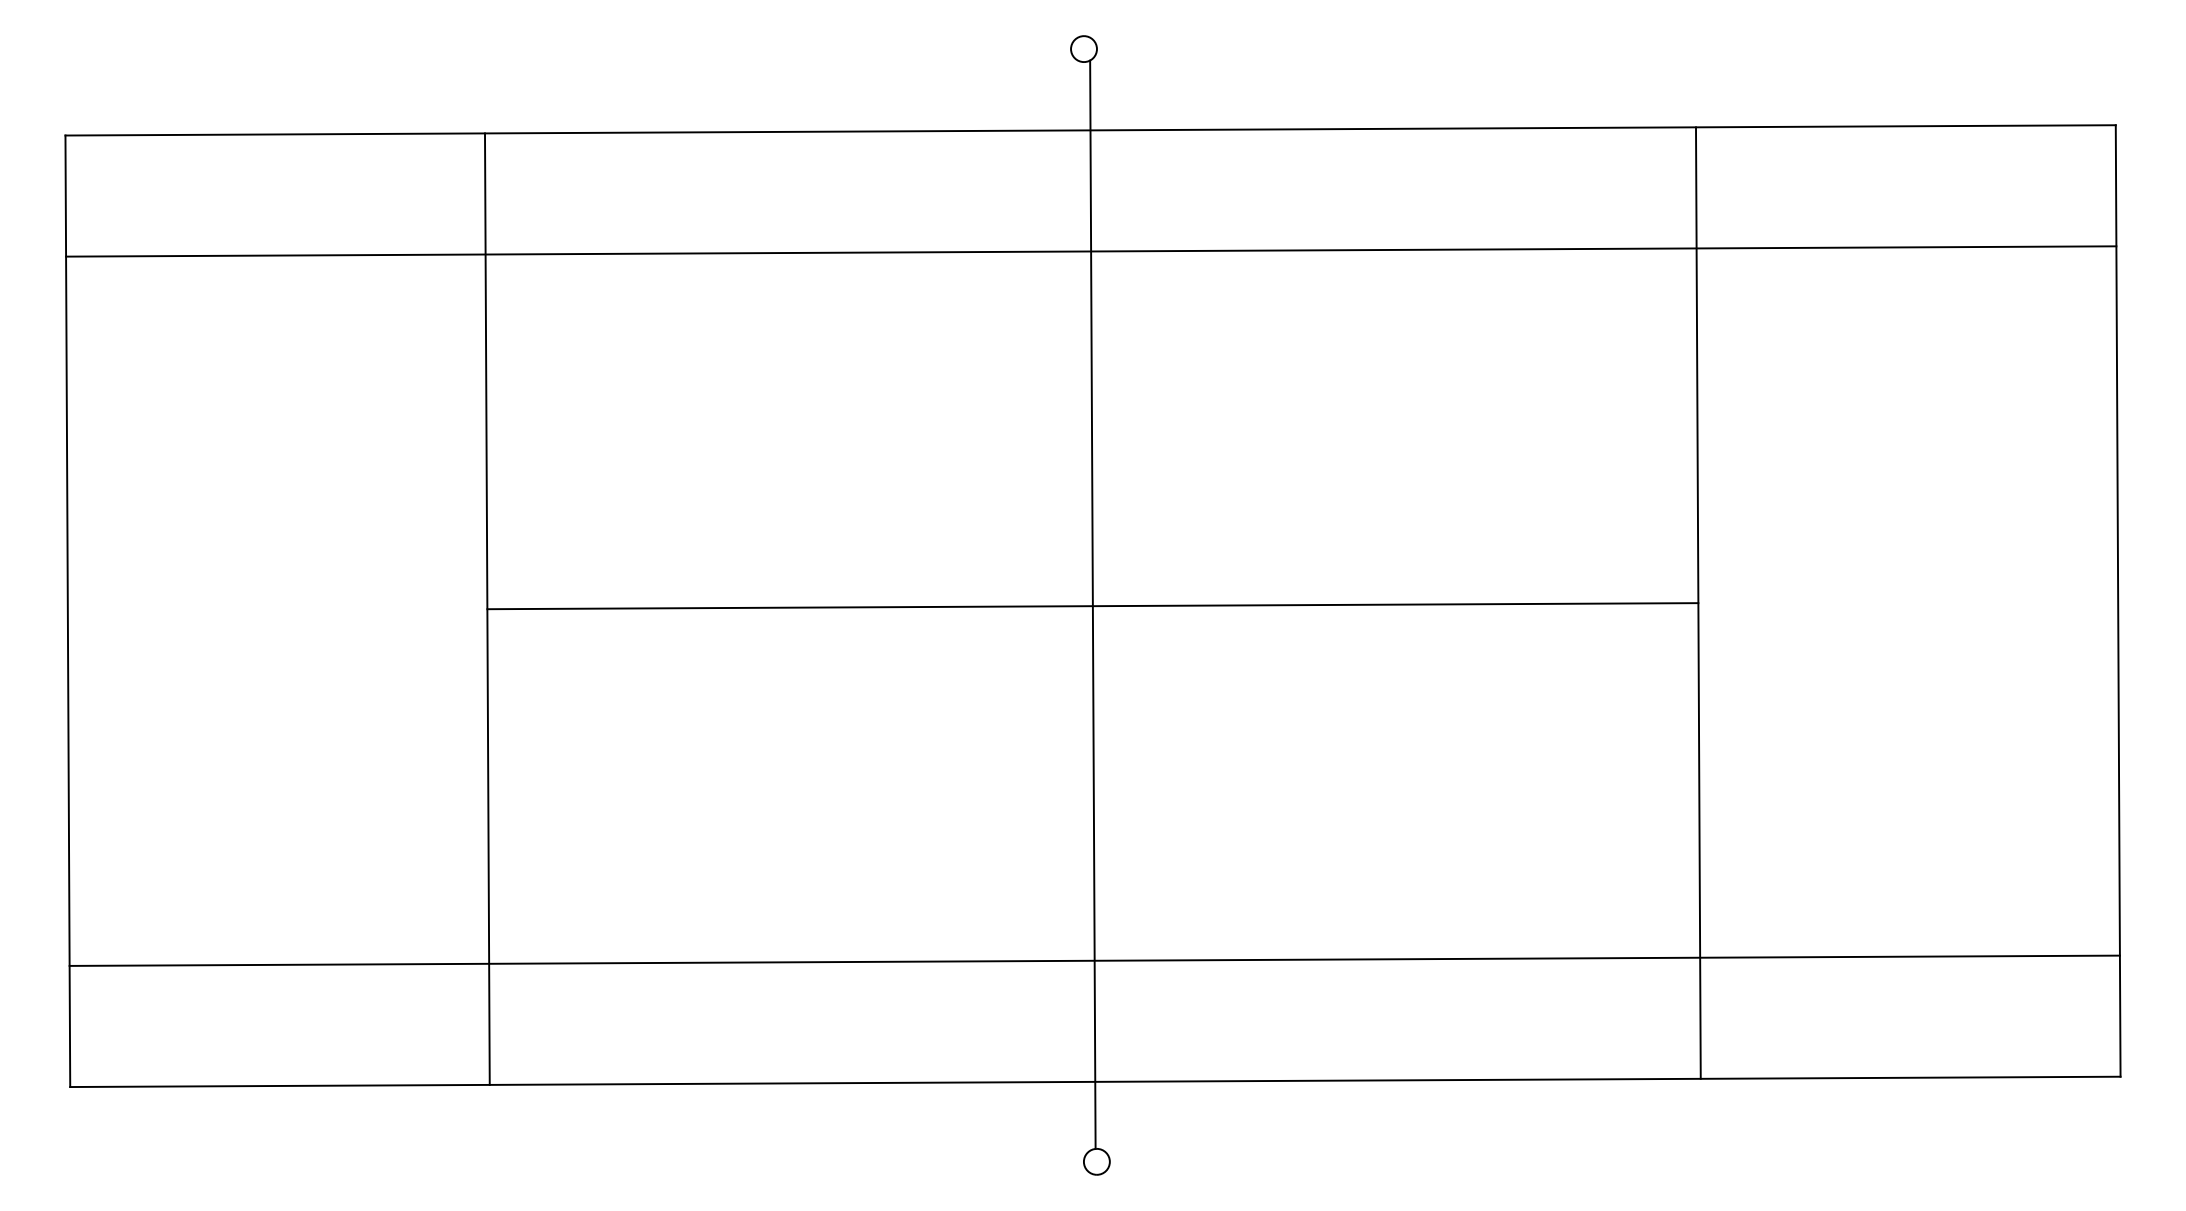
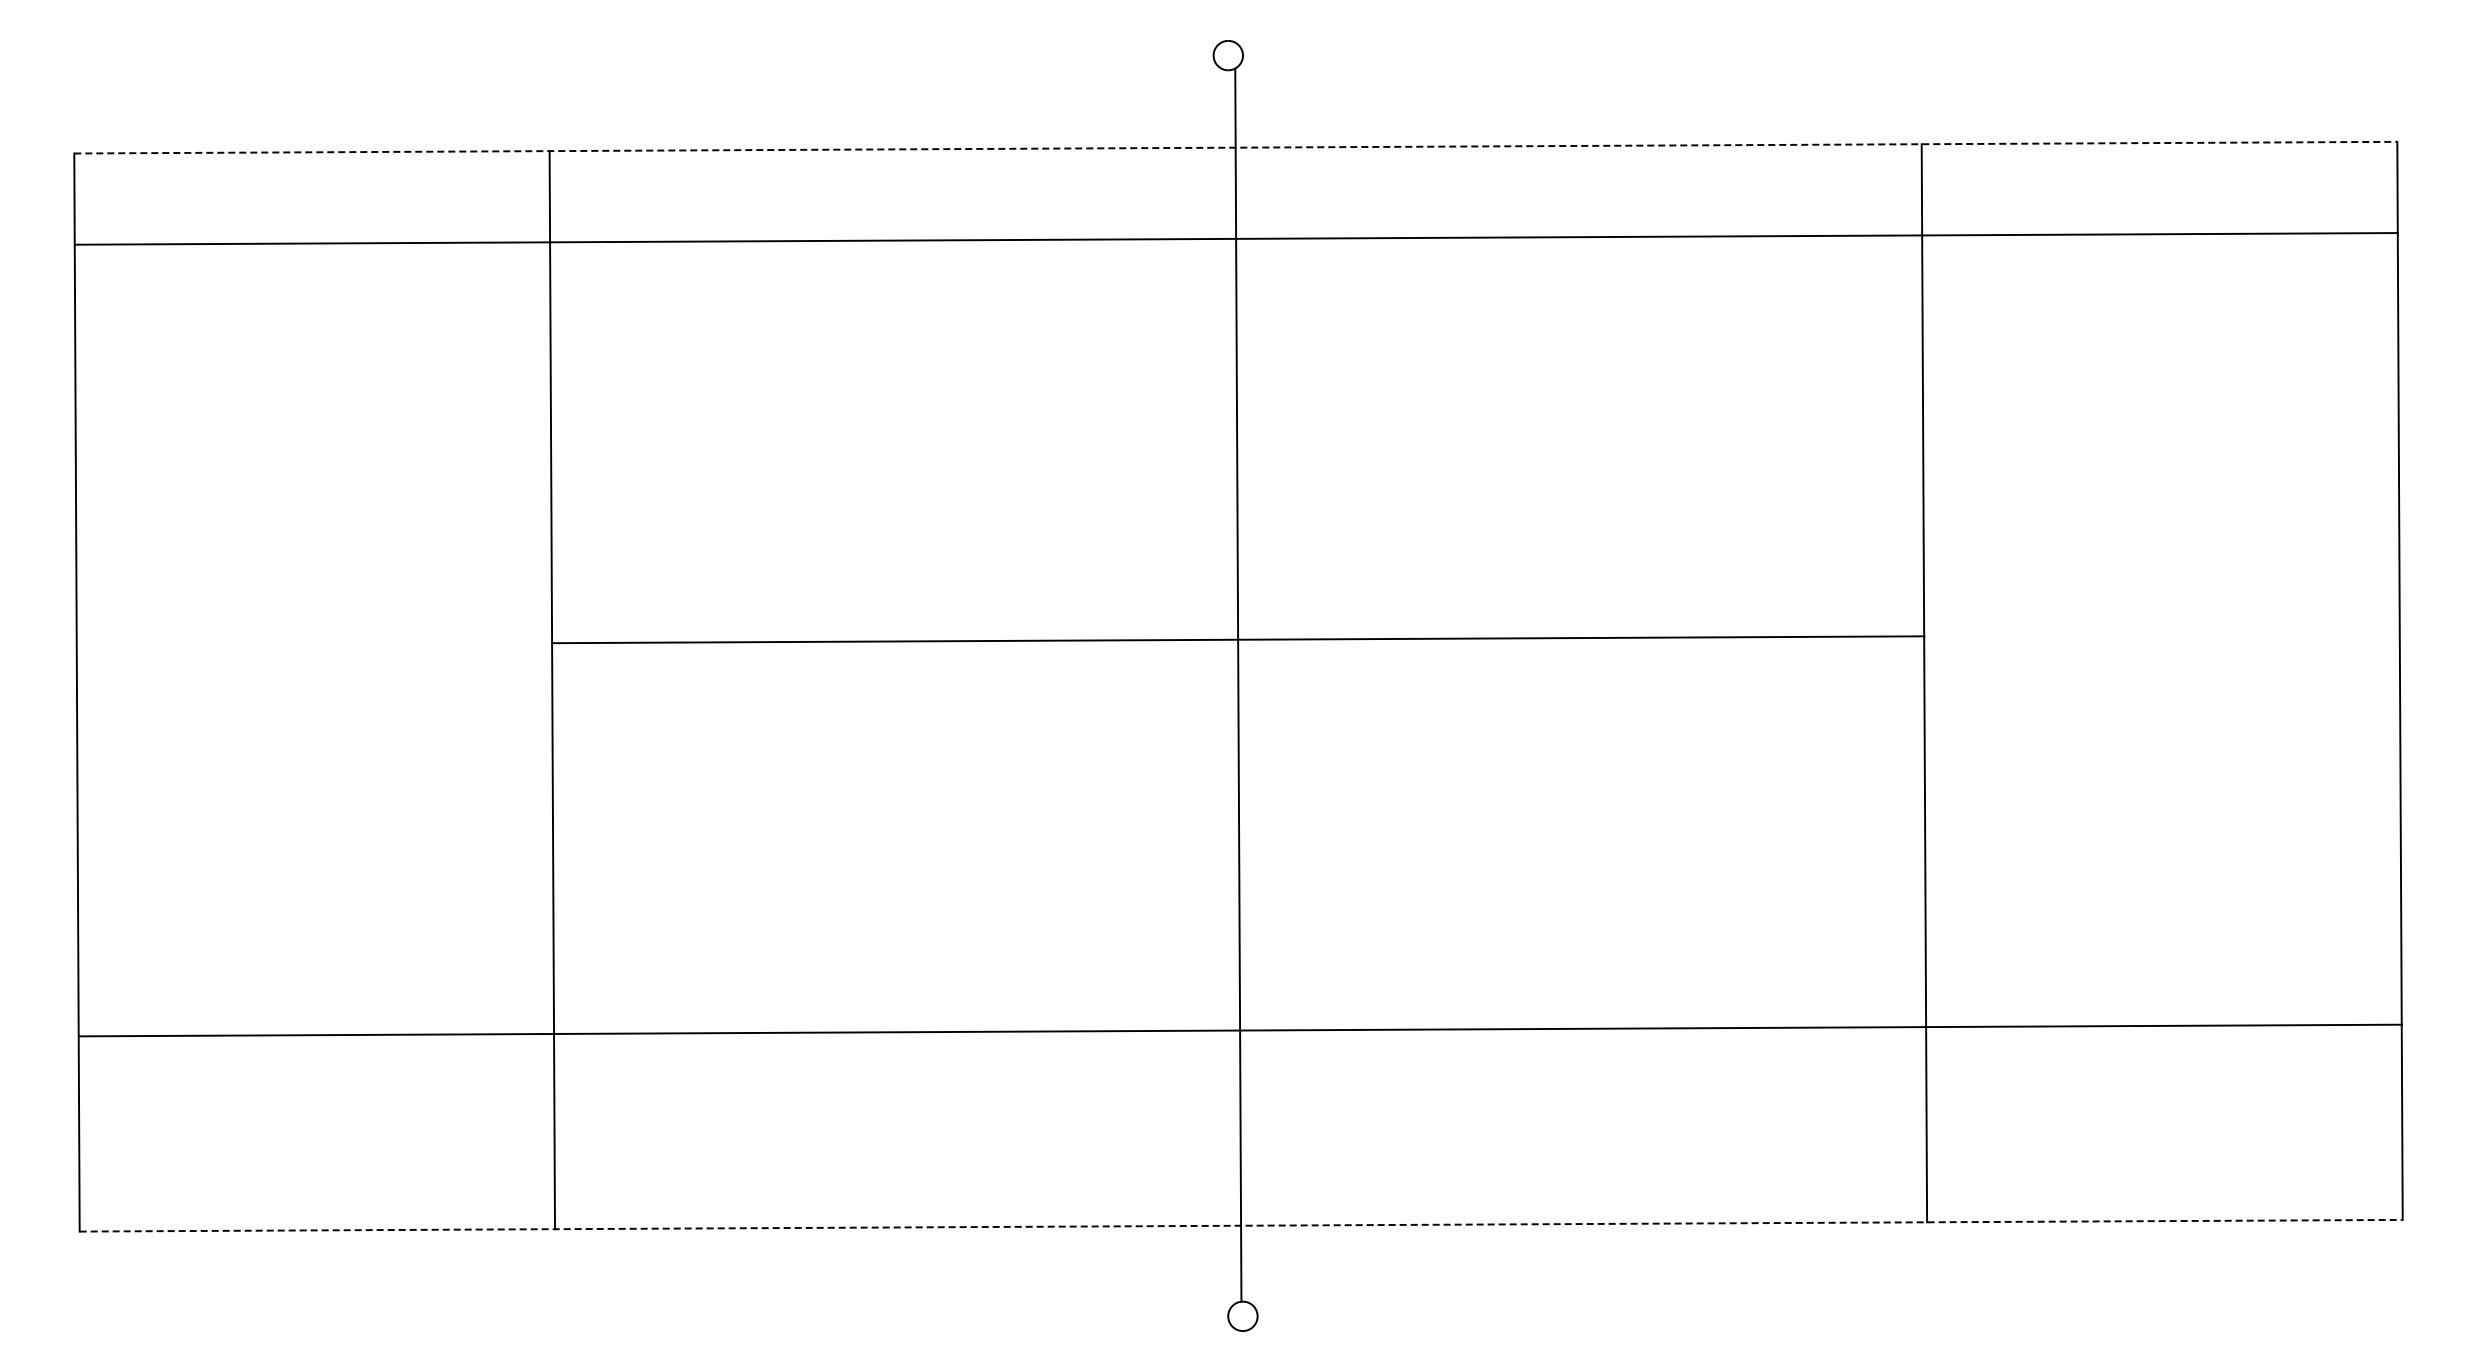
line: (1090, 130) -> (1235, 147), solid -> dashed
line: (1091, 251) -> (1236, 238), moved
line: (1093, 605) -> (1238, 639), moved
line: (1094, 960) -> (1240, 1030), moved
line: (1095, 1081) -> (1241, 1225), solid -> dashed

